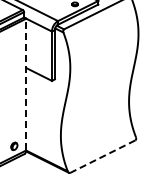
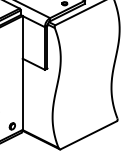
line: (26, 84) -> (22, 72), dashed -> solid
line: (102, 156) -> (88, 135), dashed -> solid

